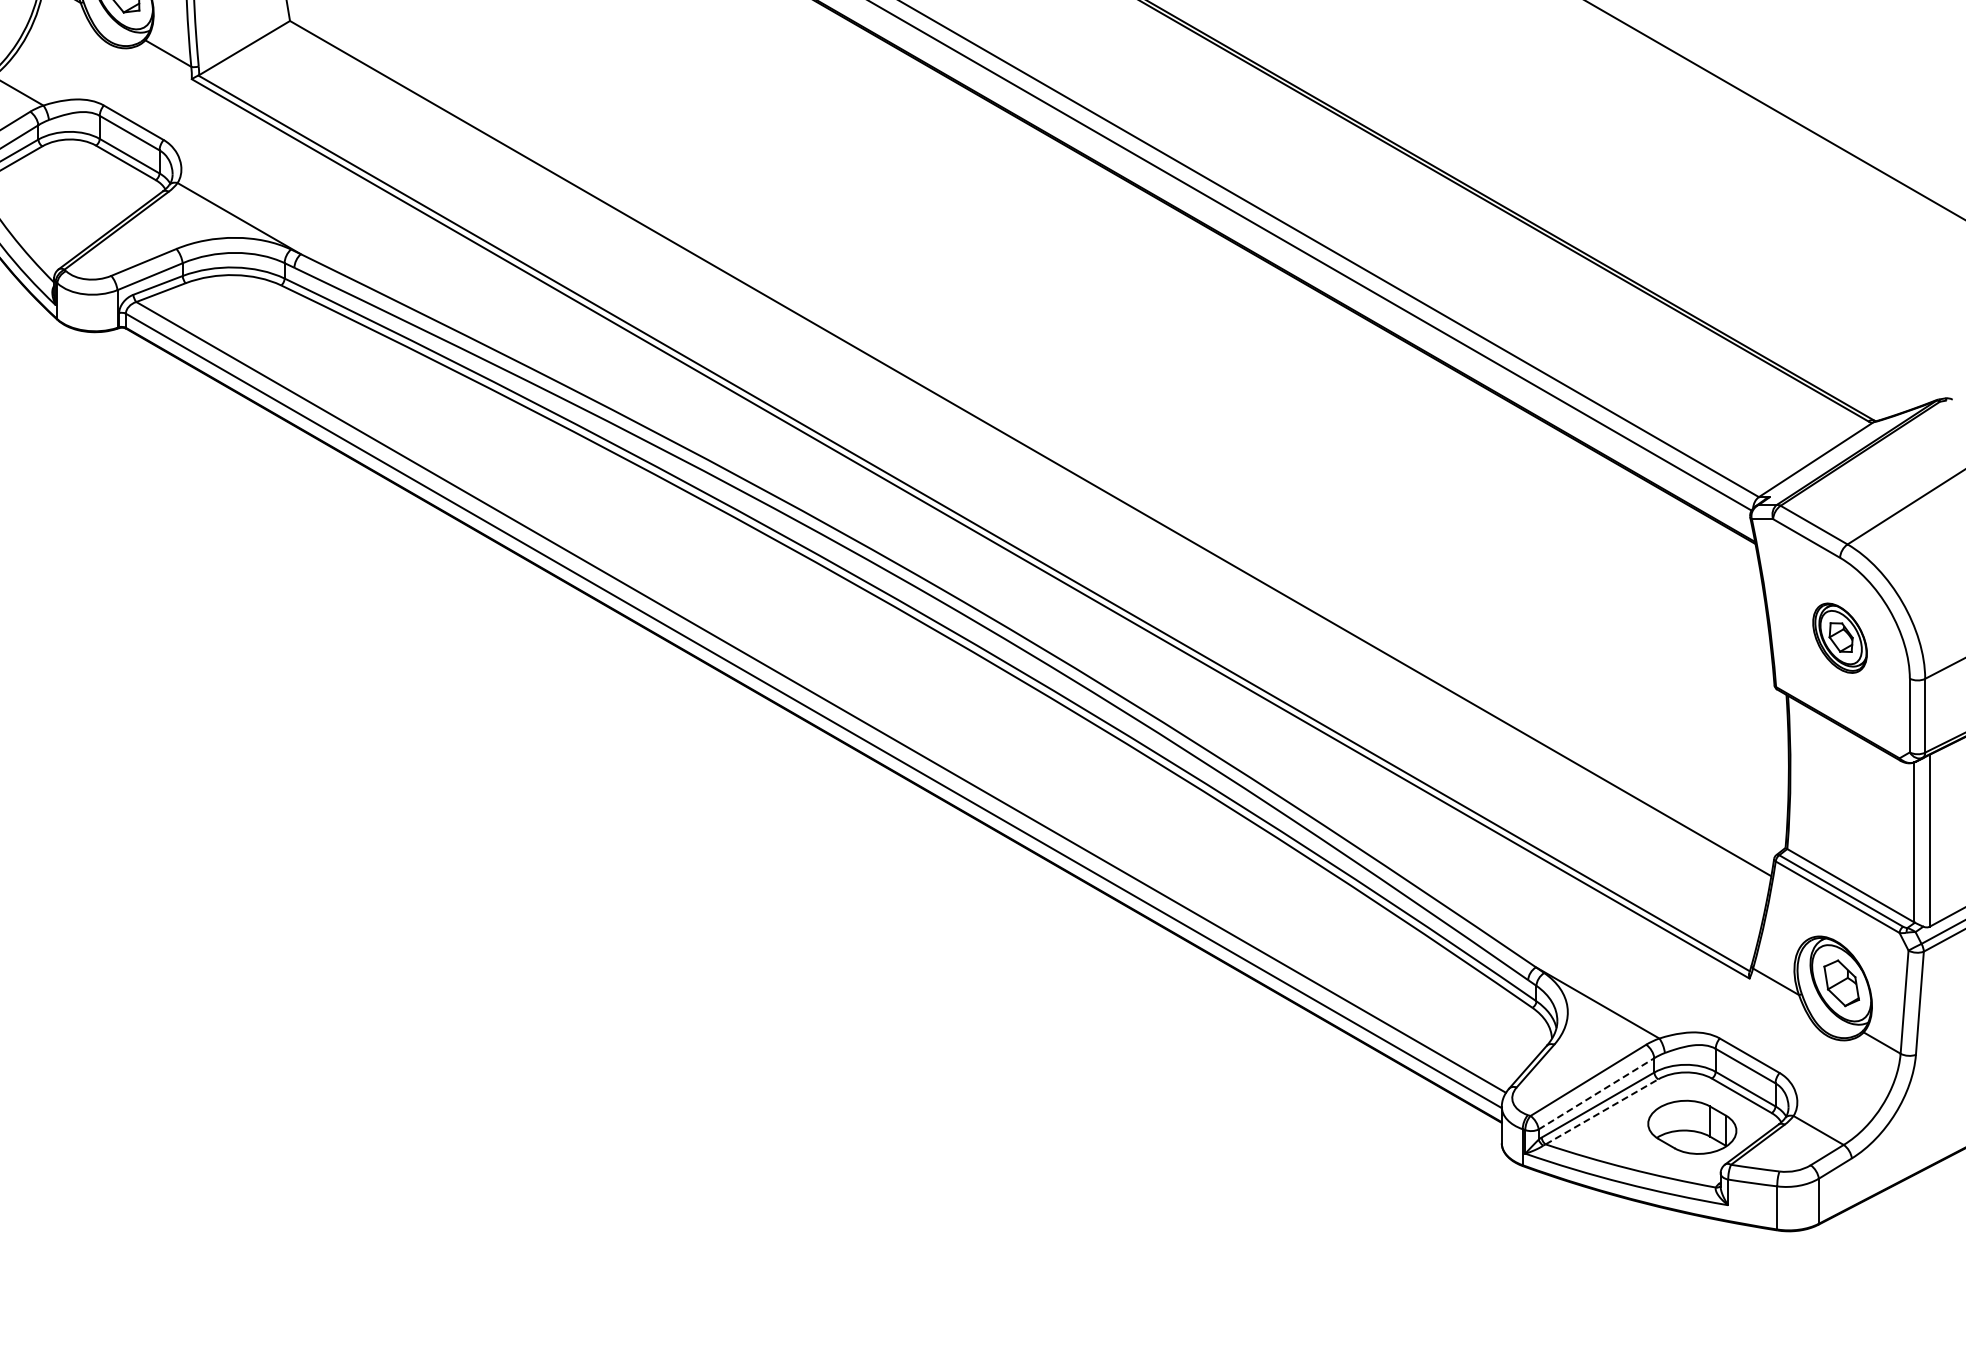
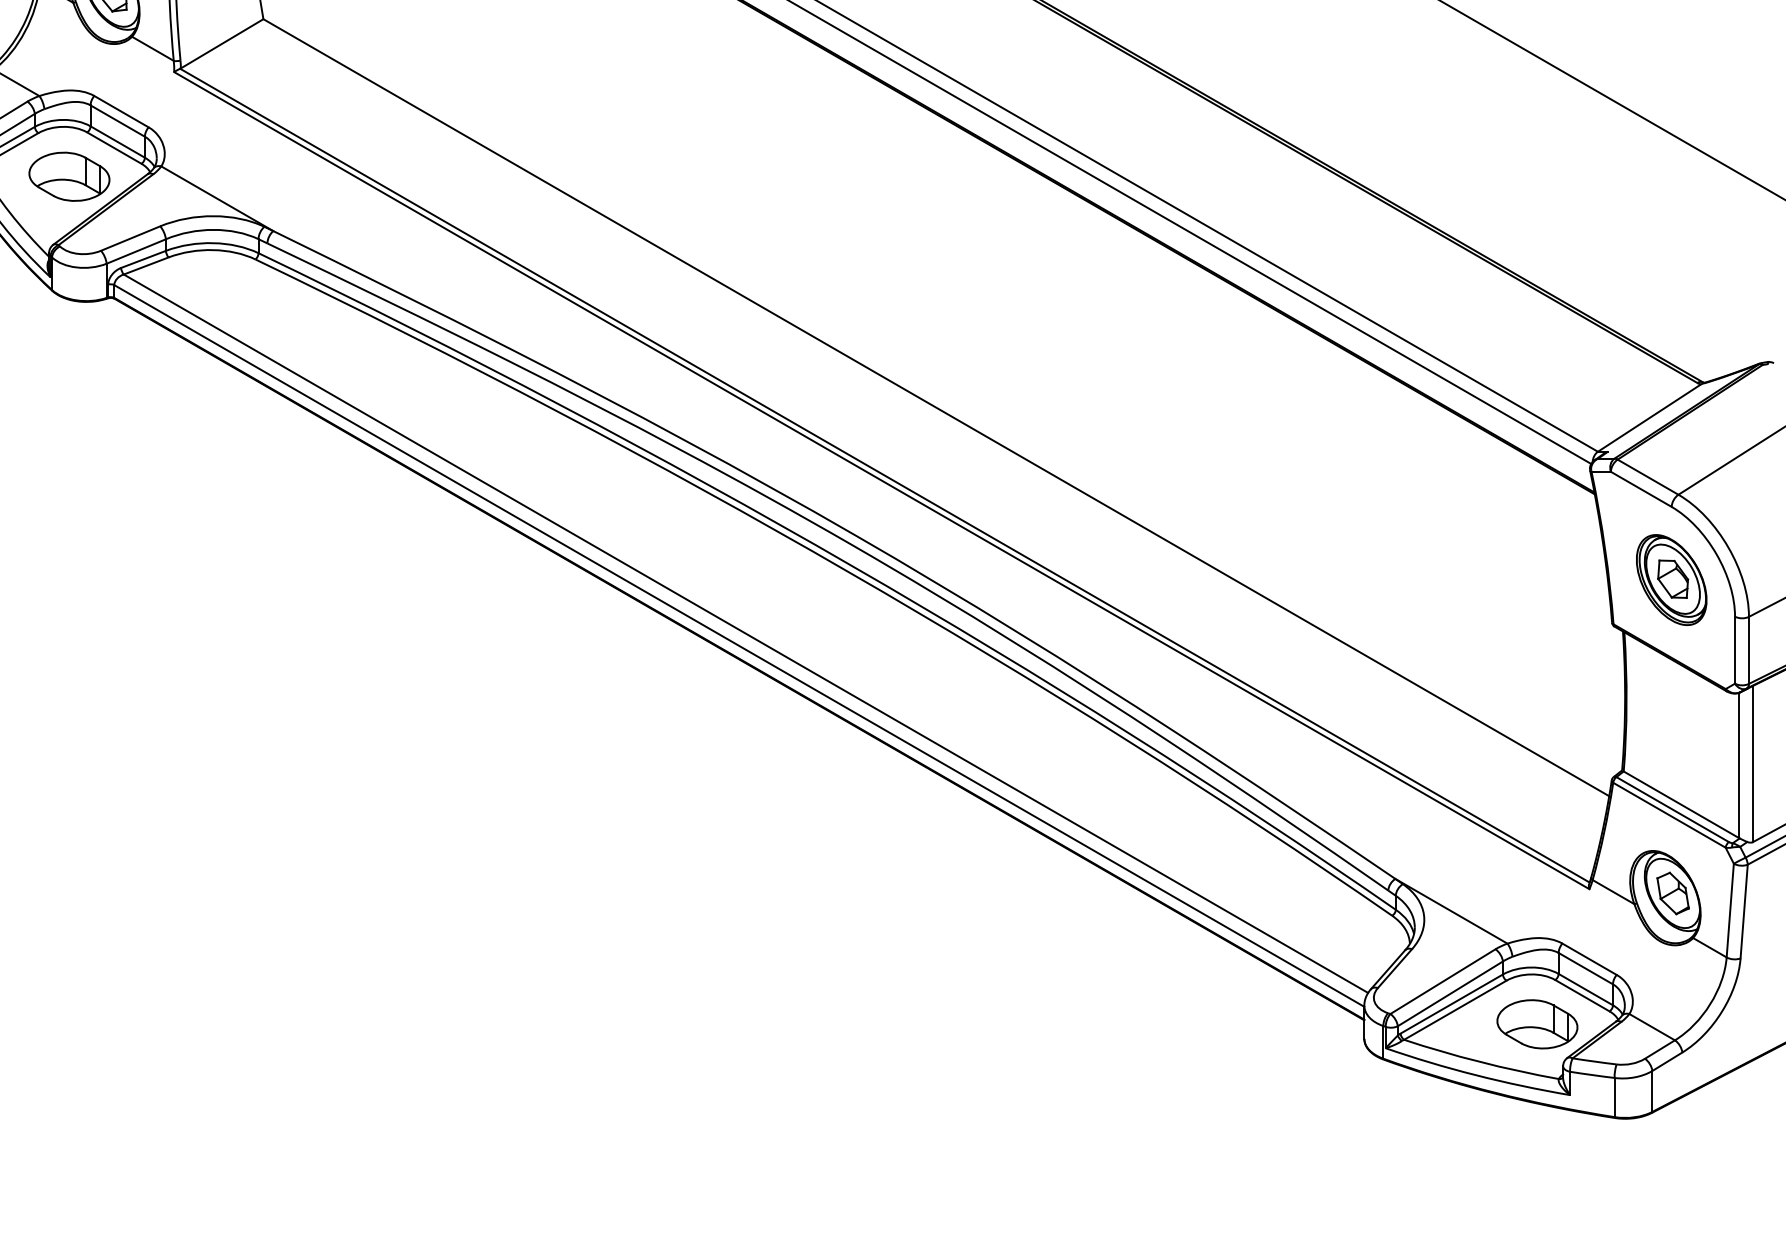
part: (76, 194) -> (69, 176), added
part: (1839, 637) -> (1671, 579), size x1.43
line: (1596, 1093) -> (1450, 993), dashed -> solid
line: (1602, 1111) -> (1455, 1009), dashed -> solid

